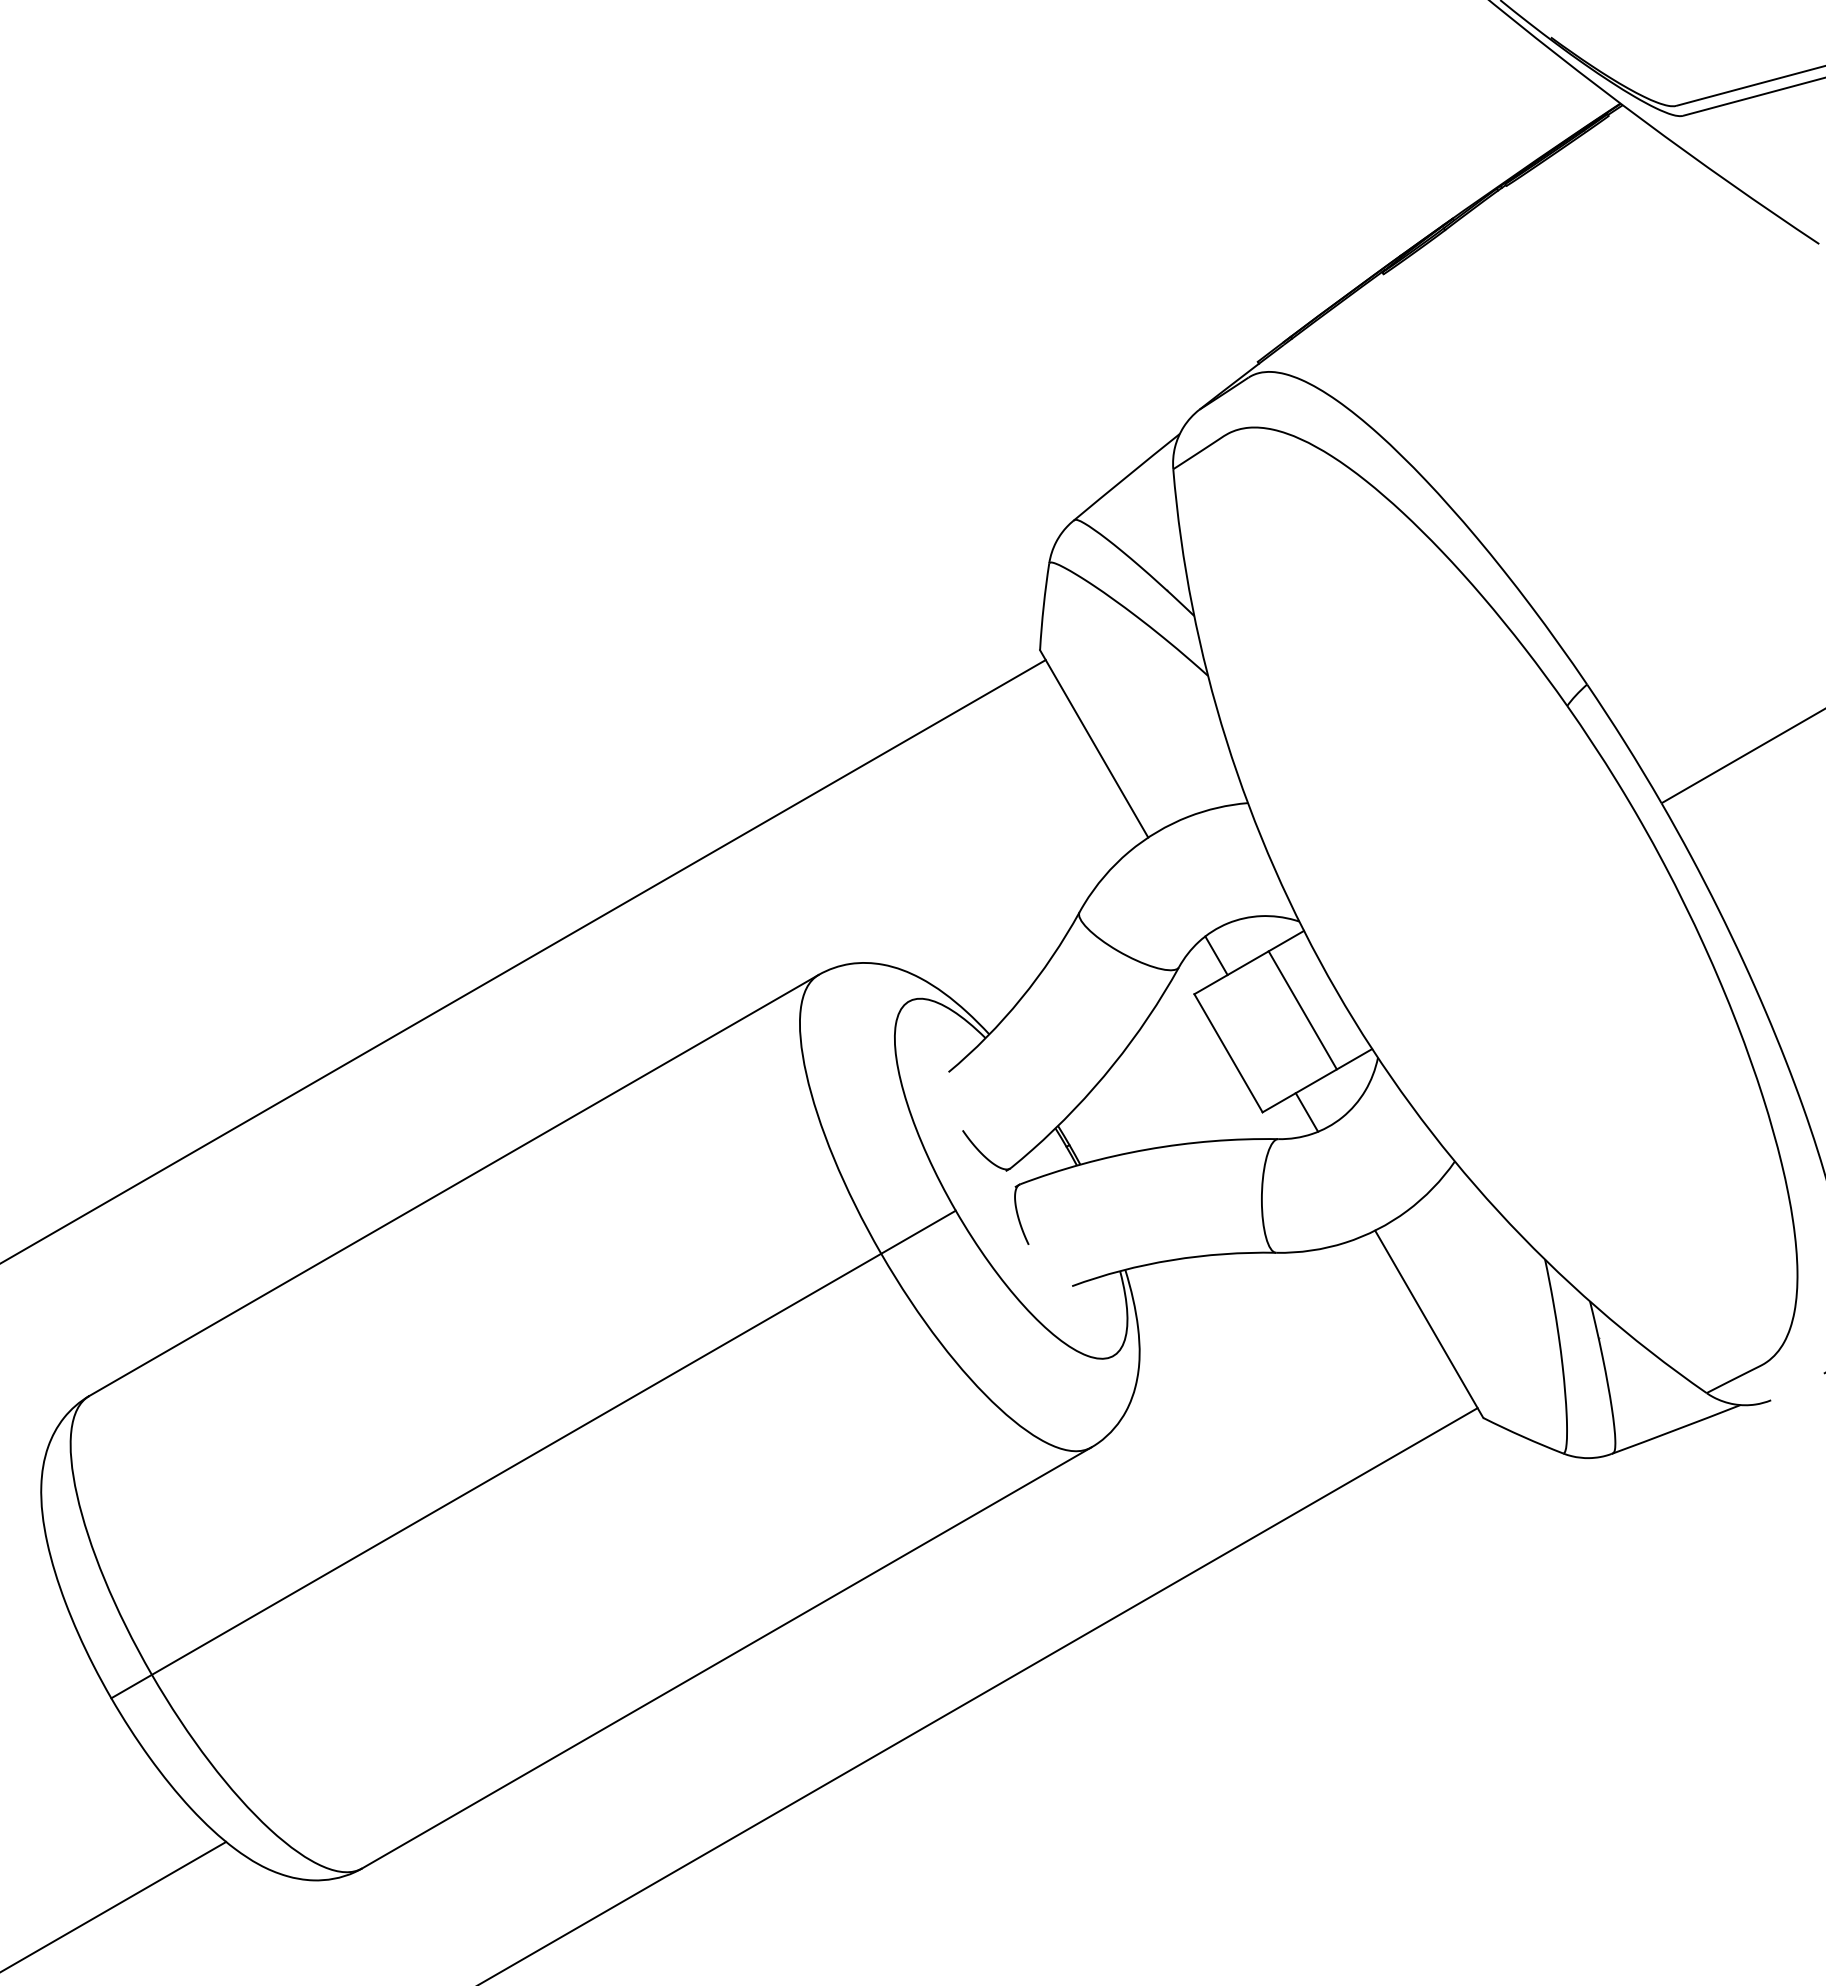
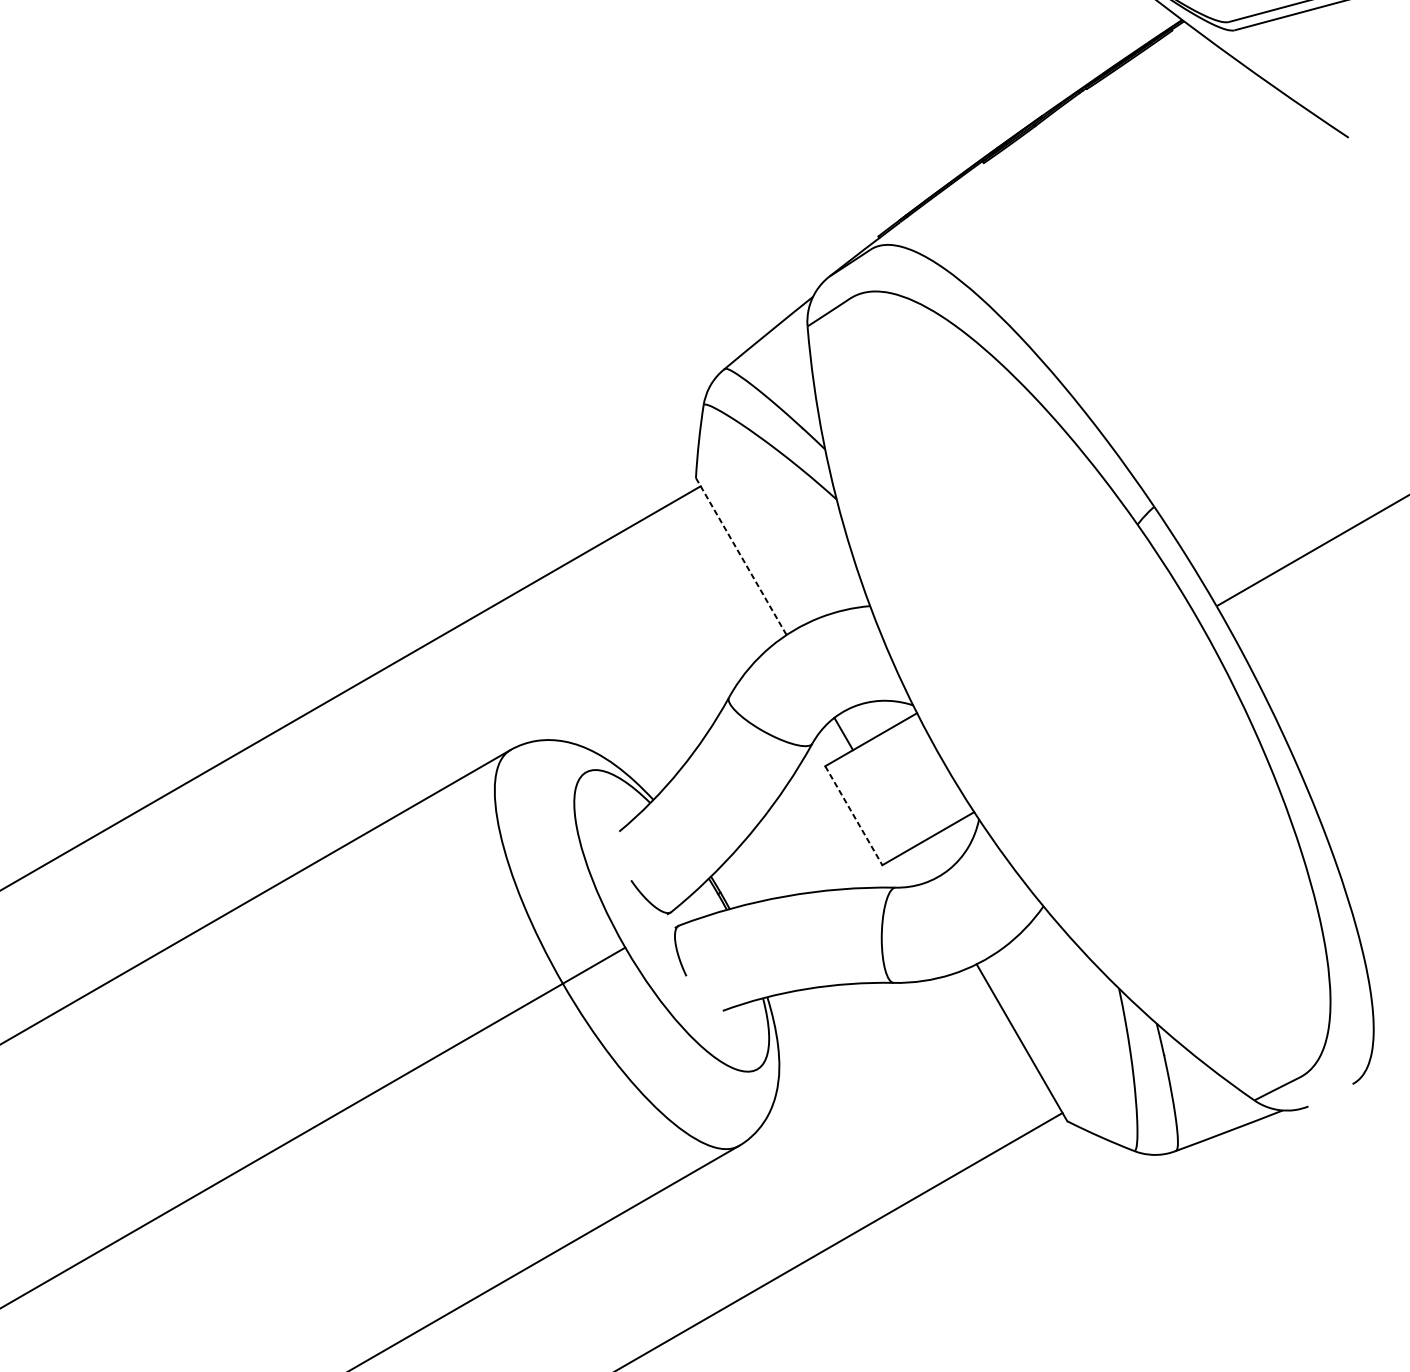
line: (1094, 744) -> (741, 557), solid -> dashed
line: (1302, 1010) -> (915, 779), removed
line: (1228, 1053) -> (853, 815), solid -> dashed
line: (1306, 1112) -> (919, 865), removed

